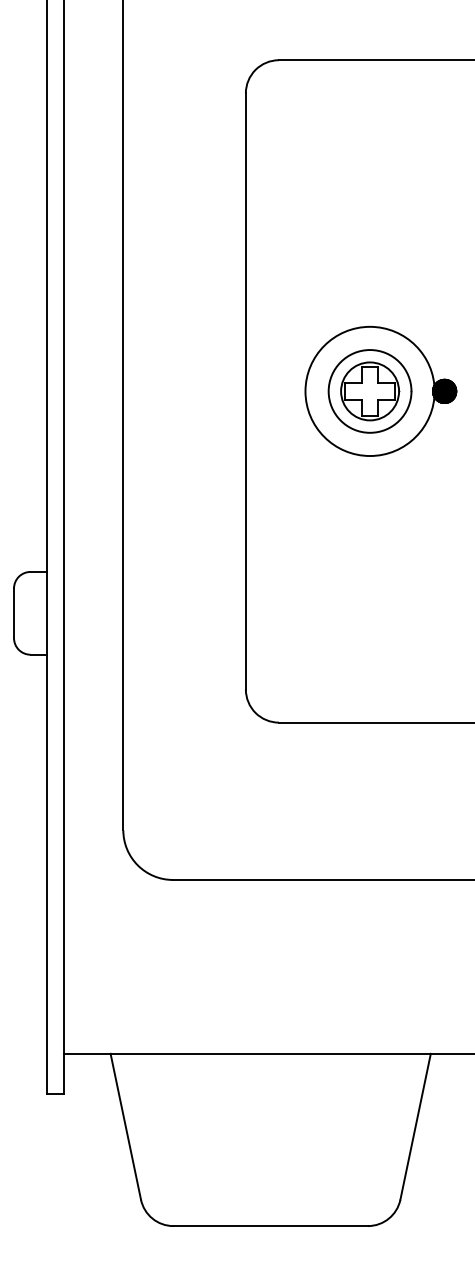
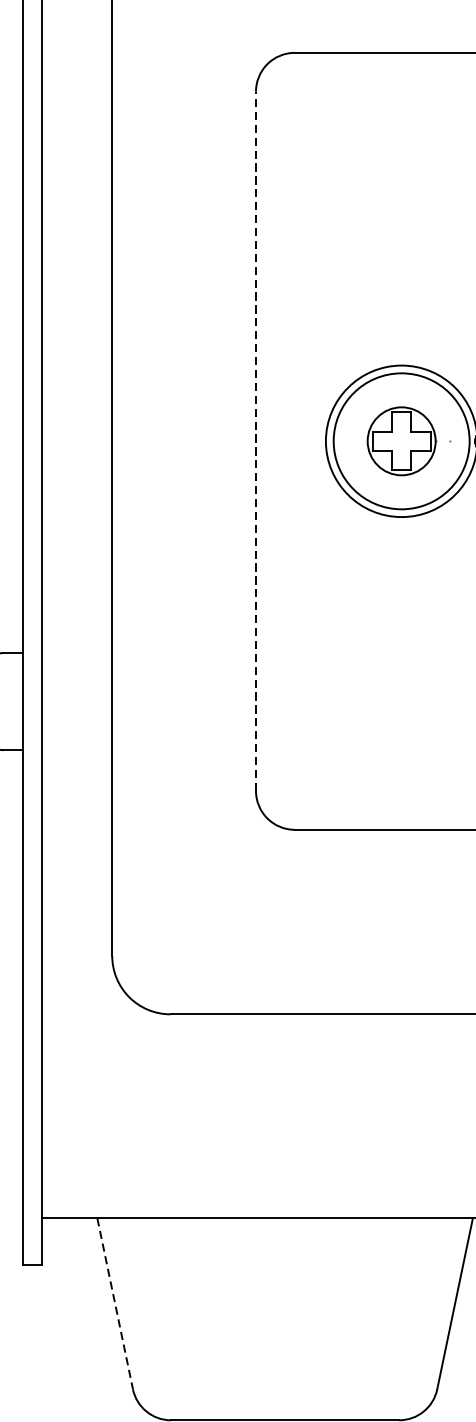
line: (245, 390) -> (255, 440), solid -> dashed
circle: (369, 391) -> (400, 441), size x1.4
line: (125, 1127) -> (114, 1304), solid -> dashed

